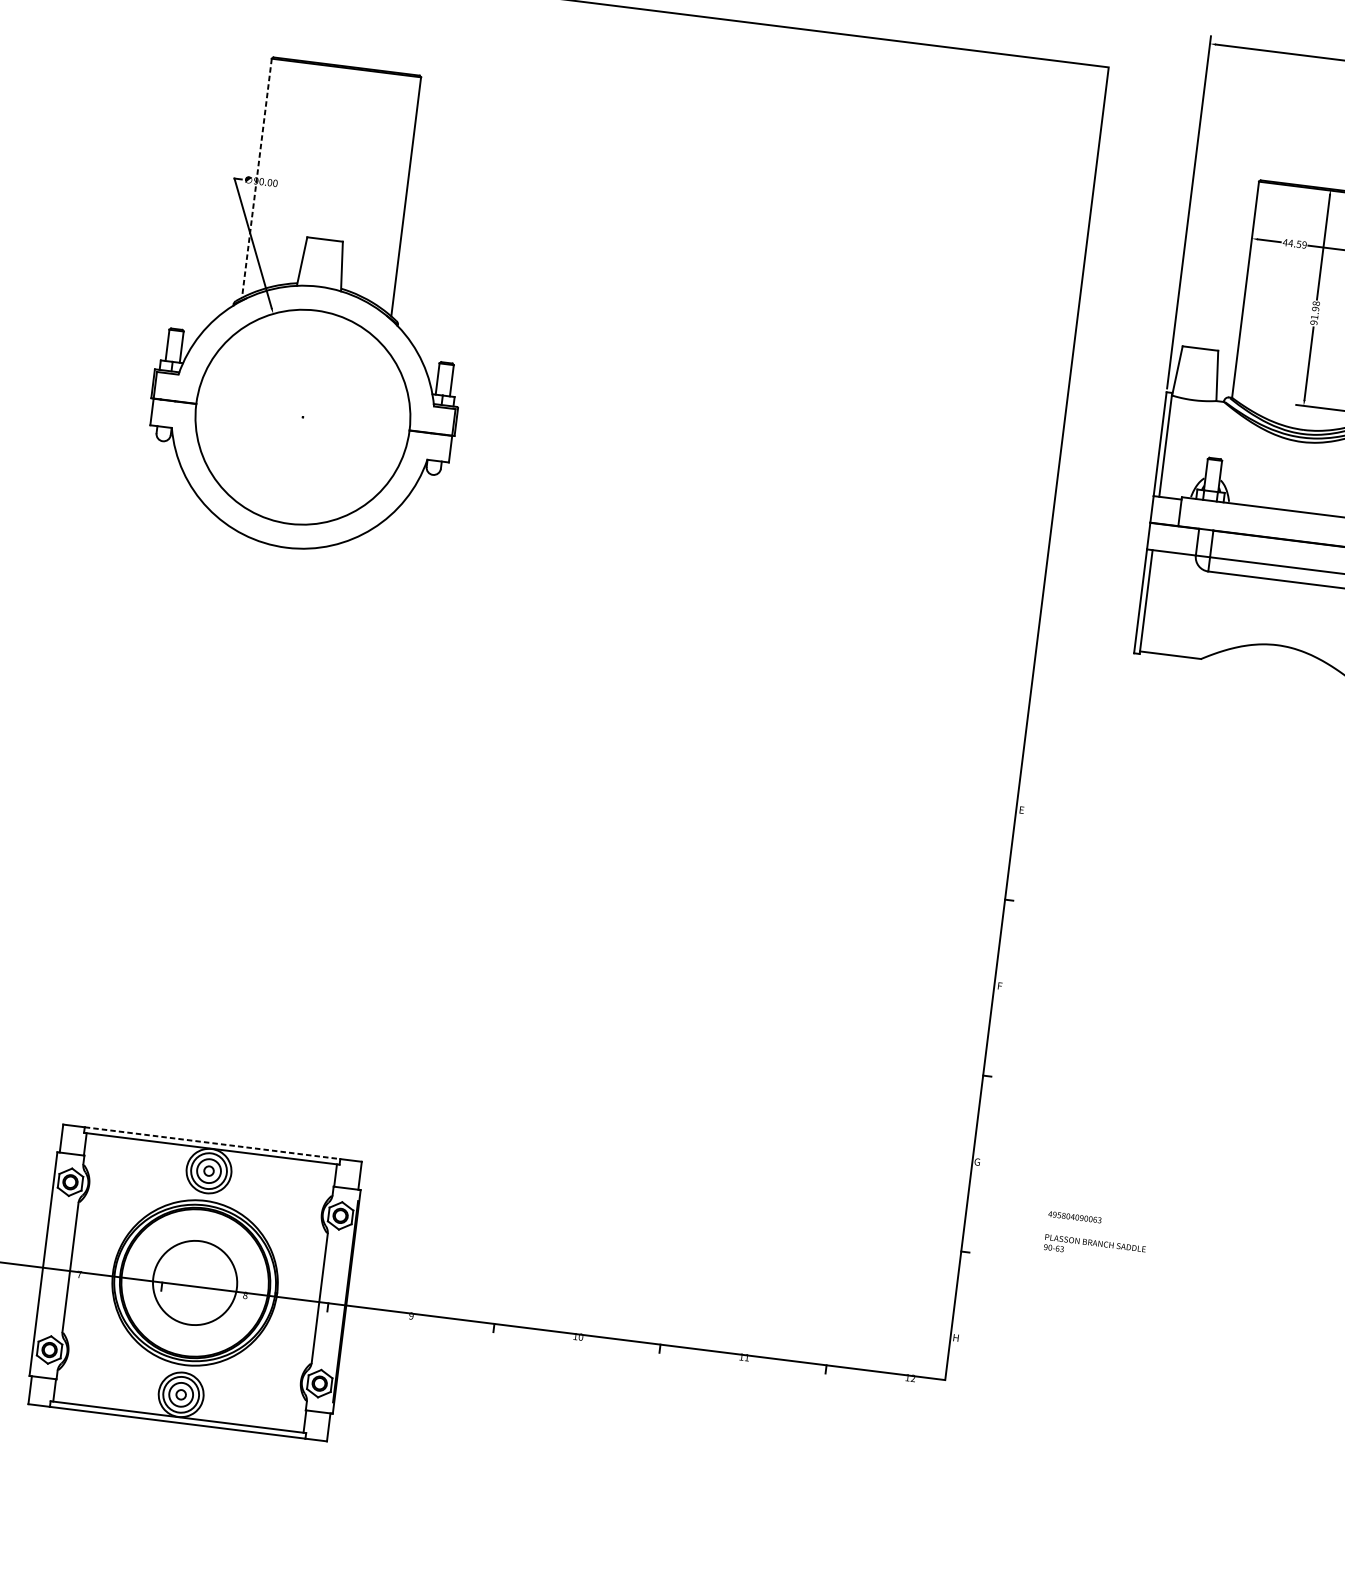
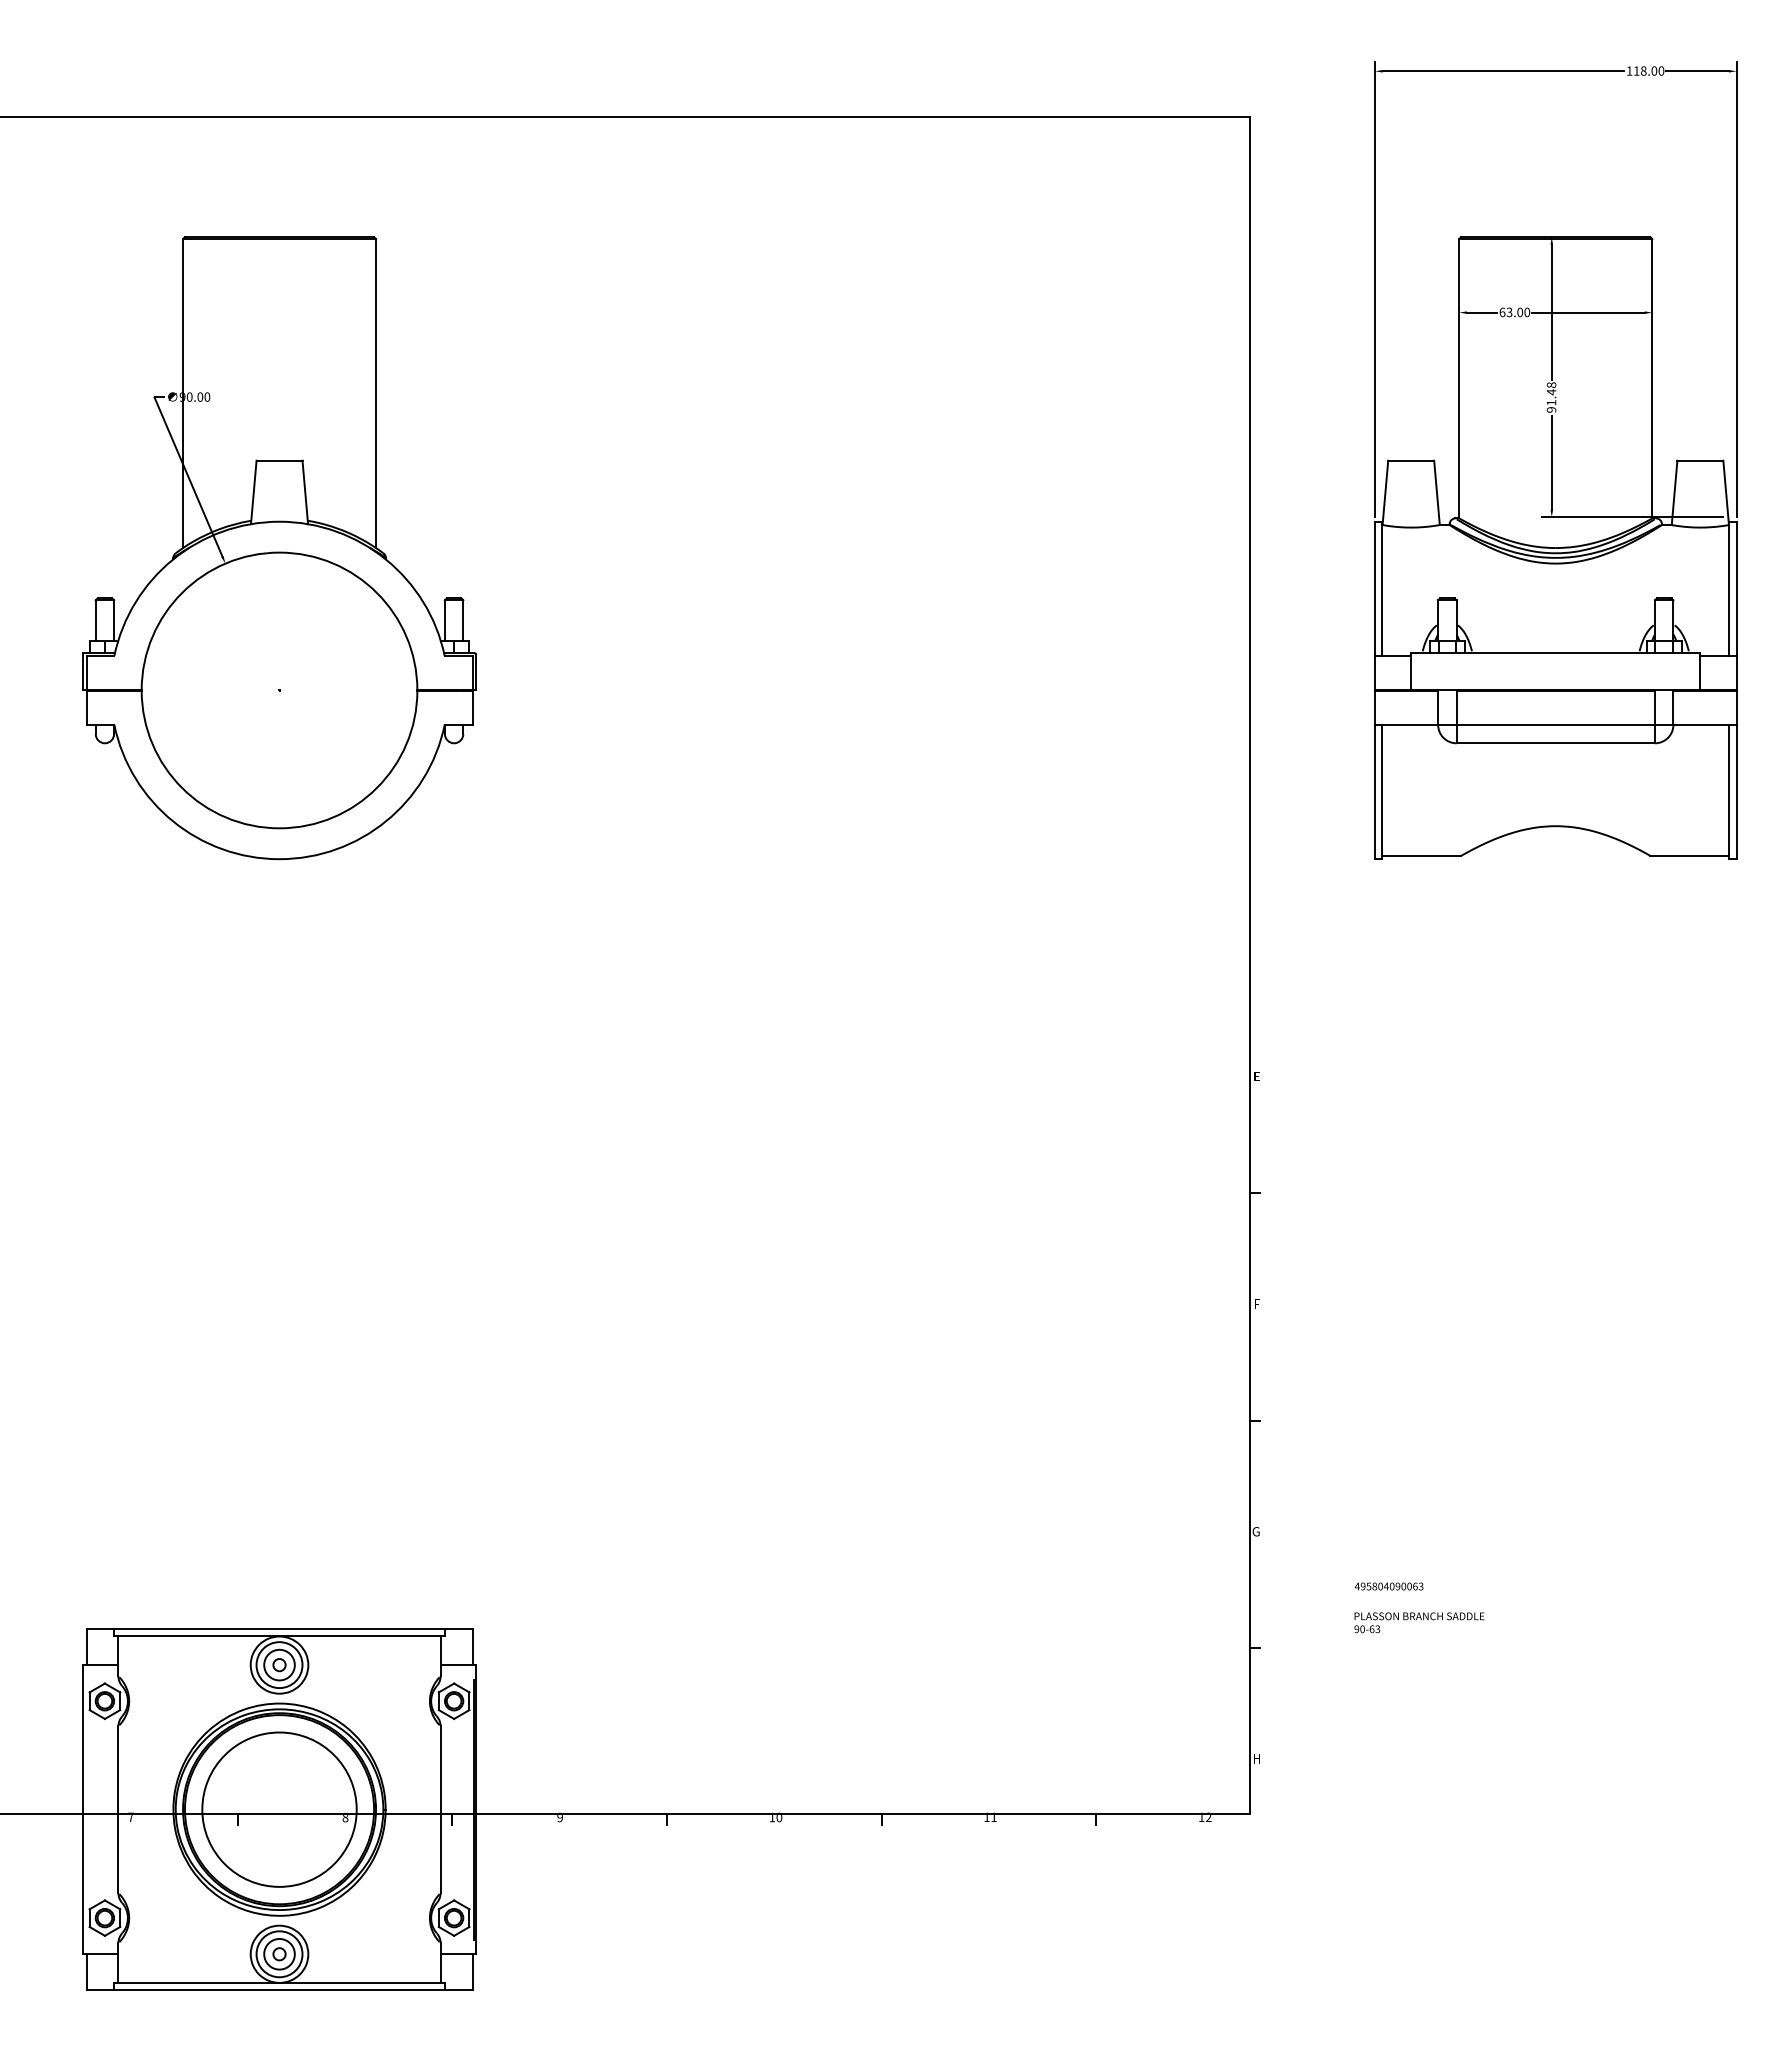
line: (257, 178) -> (183, 393), dashed -> solid
text: (1294, 243) -> (1514, 312), 44.59 -> 63.00
text: (1315, 309) -> (1551, 392), 91.98 -> 91.48
line: (213, 1142) -> (280, 1628), dashed -> solid
circle: (195, 1282) -> (279, 1809), size x1.43

